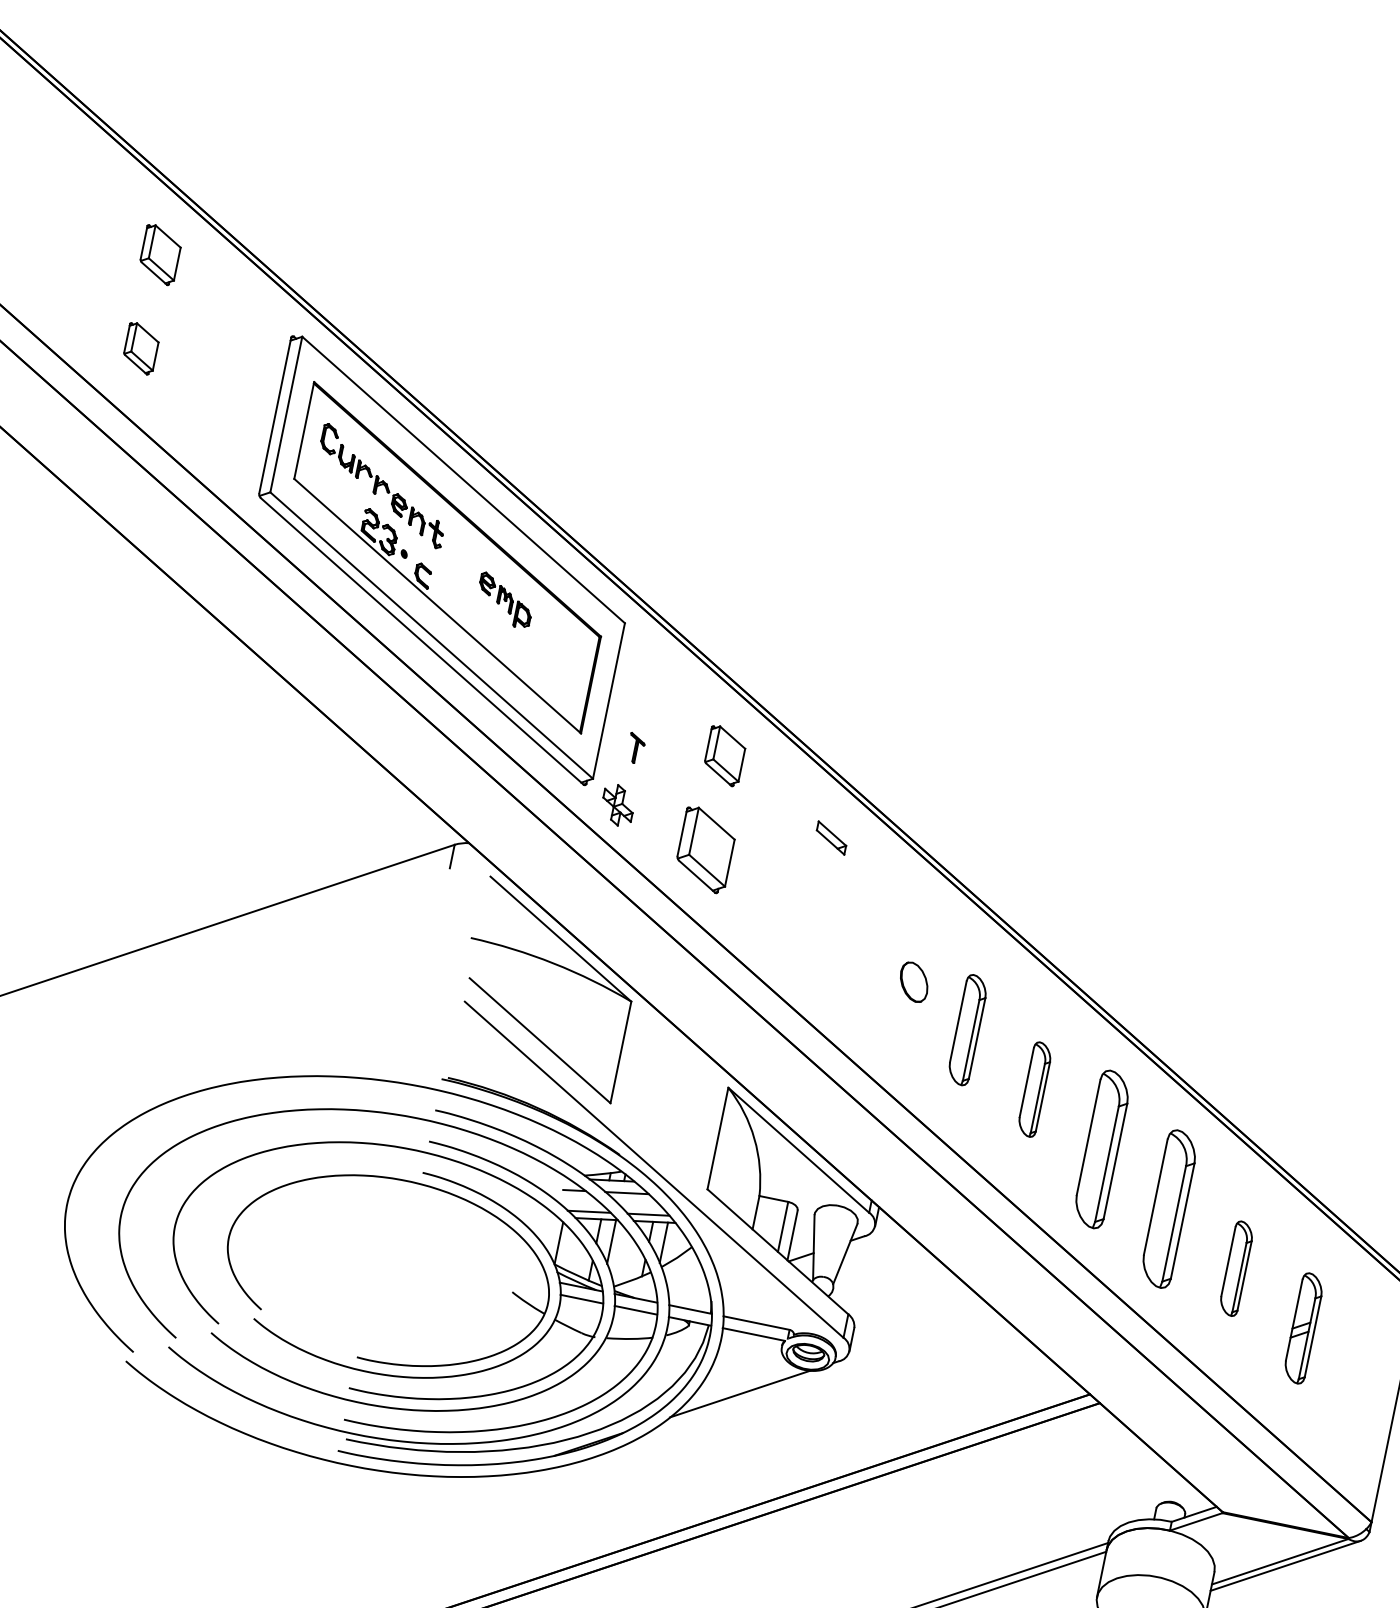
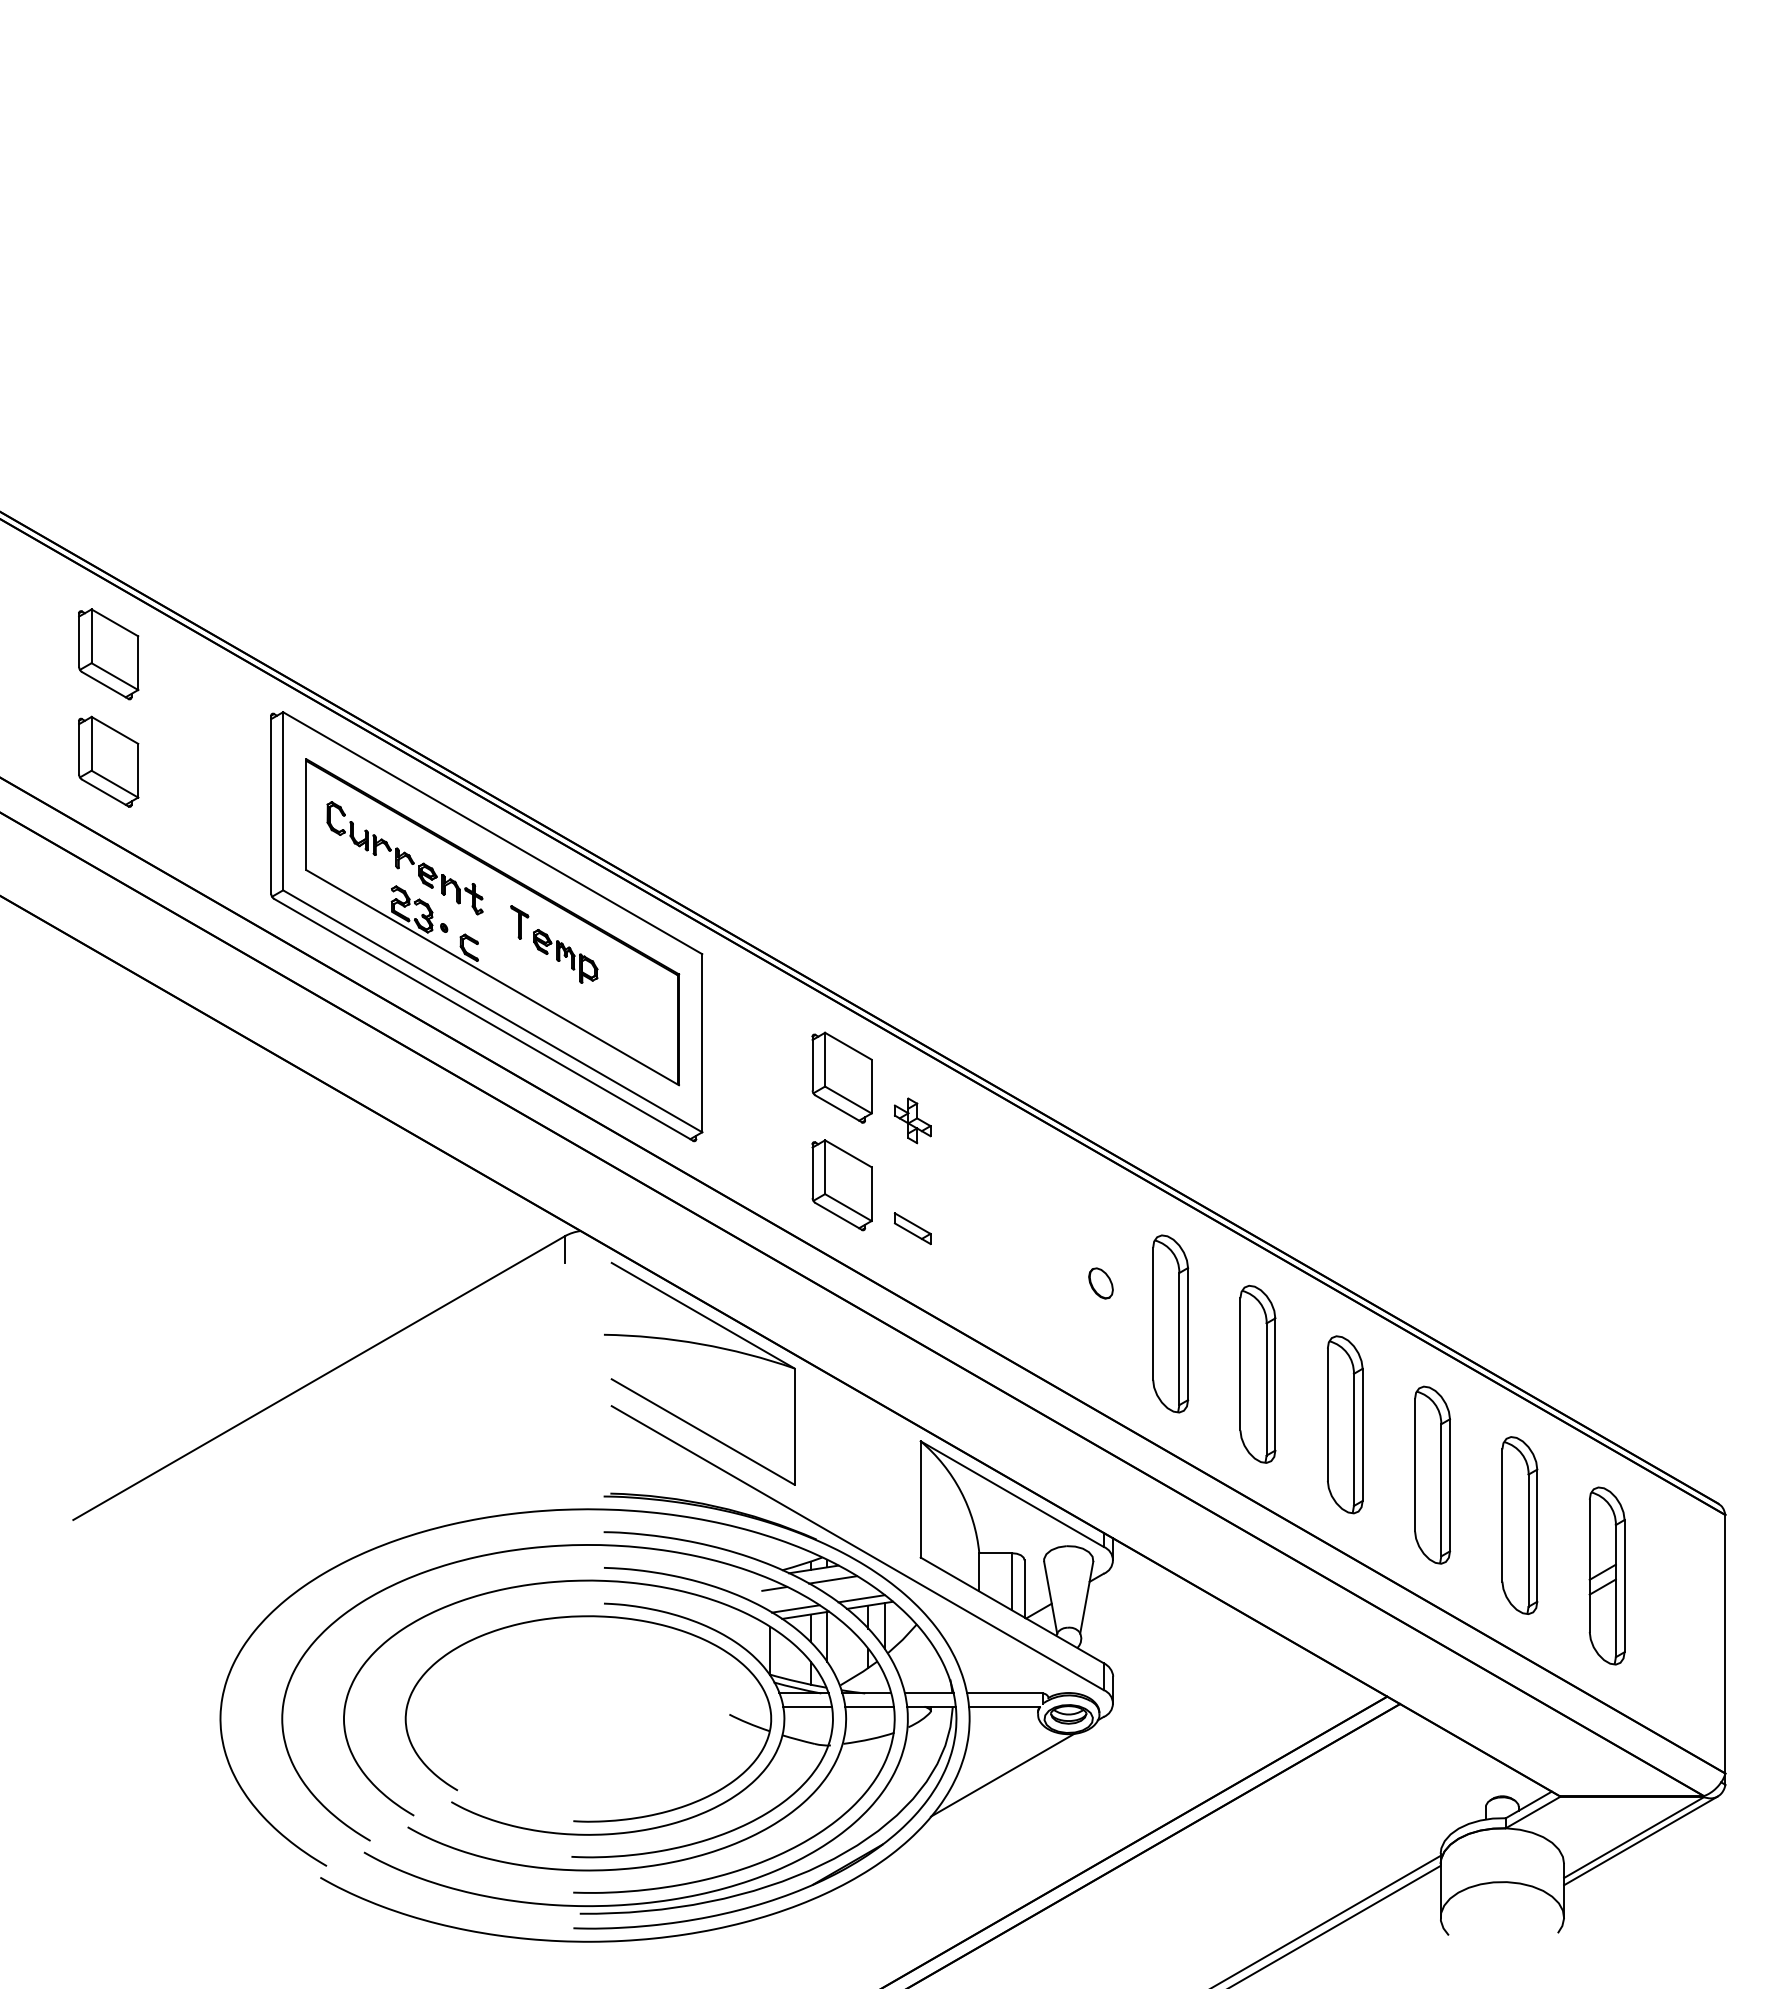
part: (160, 255) -> (108, 654), size x1.43
part: (140, 348) -> (108, 761), size x1.67
part: (635, 748) -> (519, 922), moved
part: (724, 755) -> (841, 1077), size x1.43
part: (617, 804) -> (912, 1120), moved
part: (831, 837) -> (912, 1228), moved
part: (913, 982) -> (1100, 1283), size x0.71
part: (967, 1029) -> (1170, 1323), size x1.43
part: (1034, 1088) -> (1257, 1373), size x1.67
part: (1236, 1268) -> (1519, 1525), size x1.67
part: (1303, 1327) -> (1606, 1575), size x1.43

